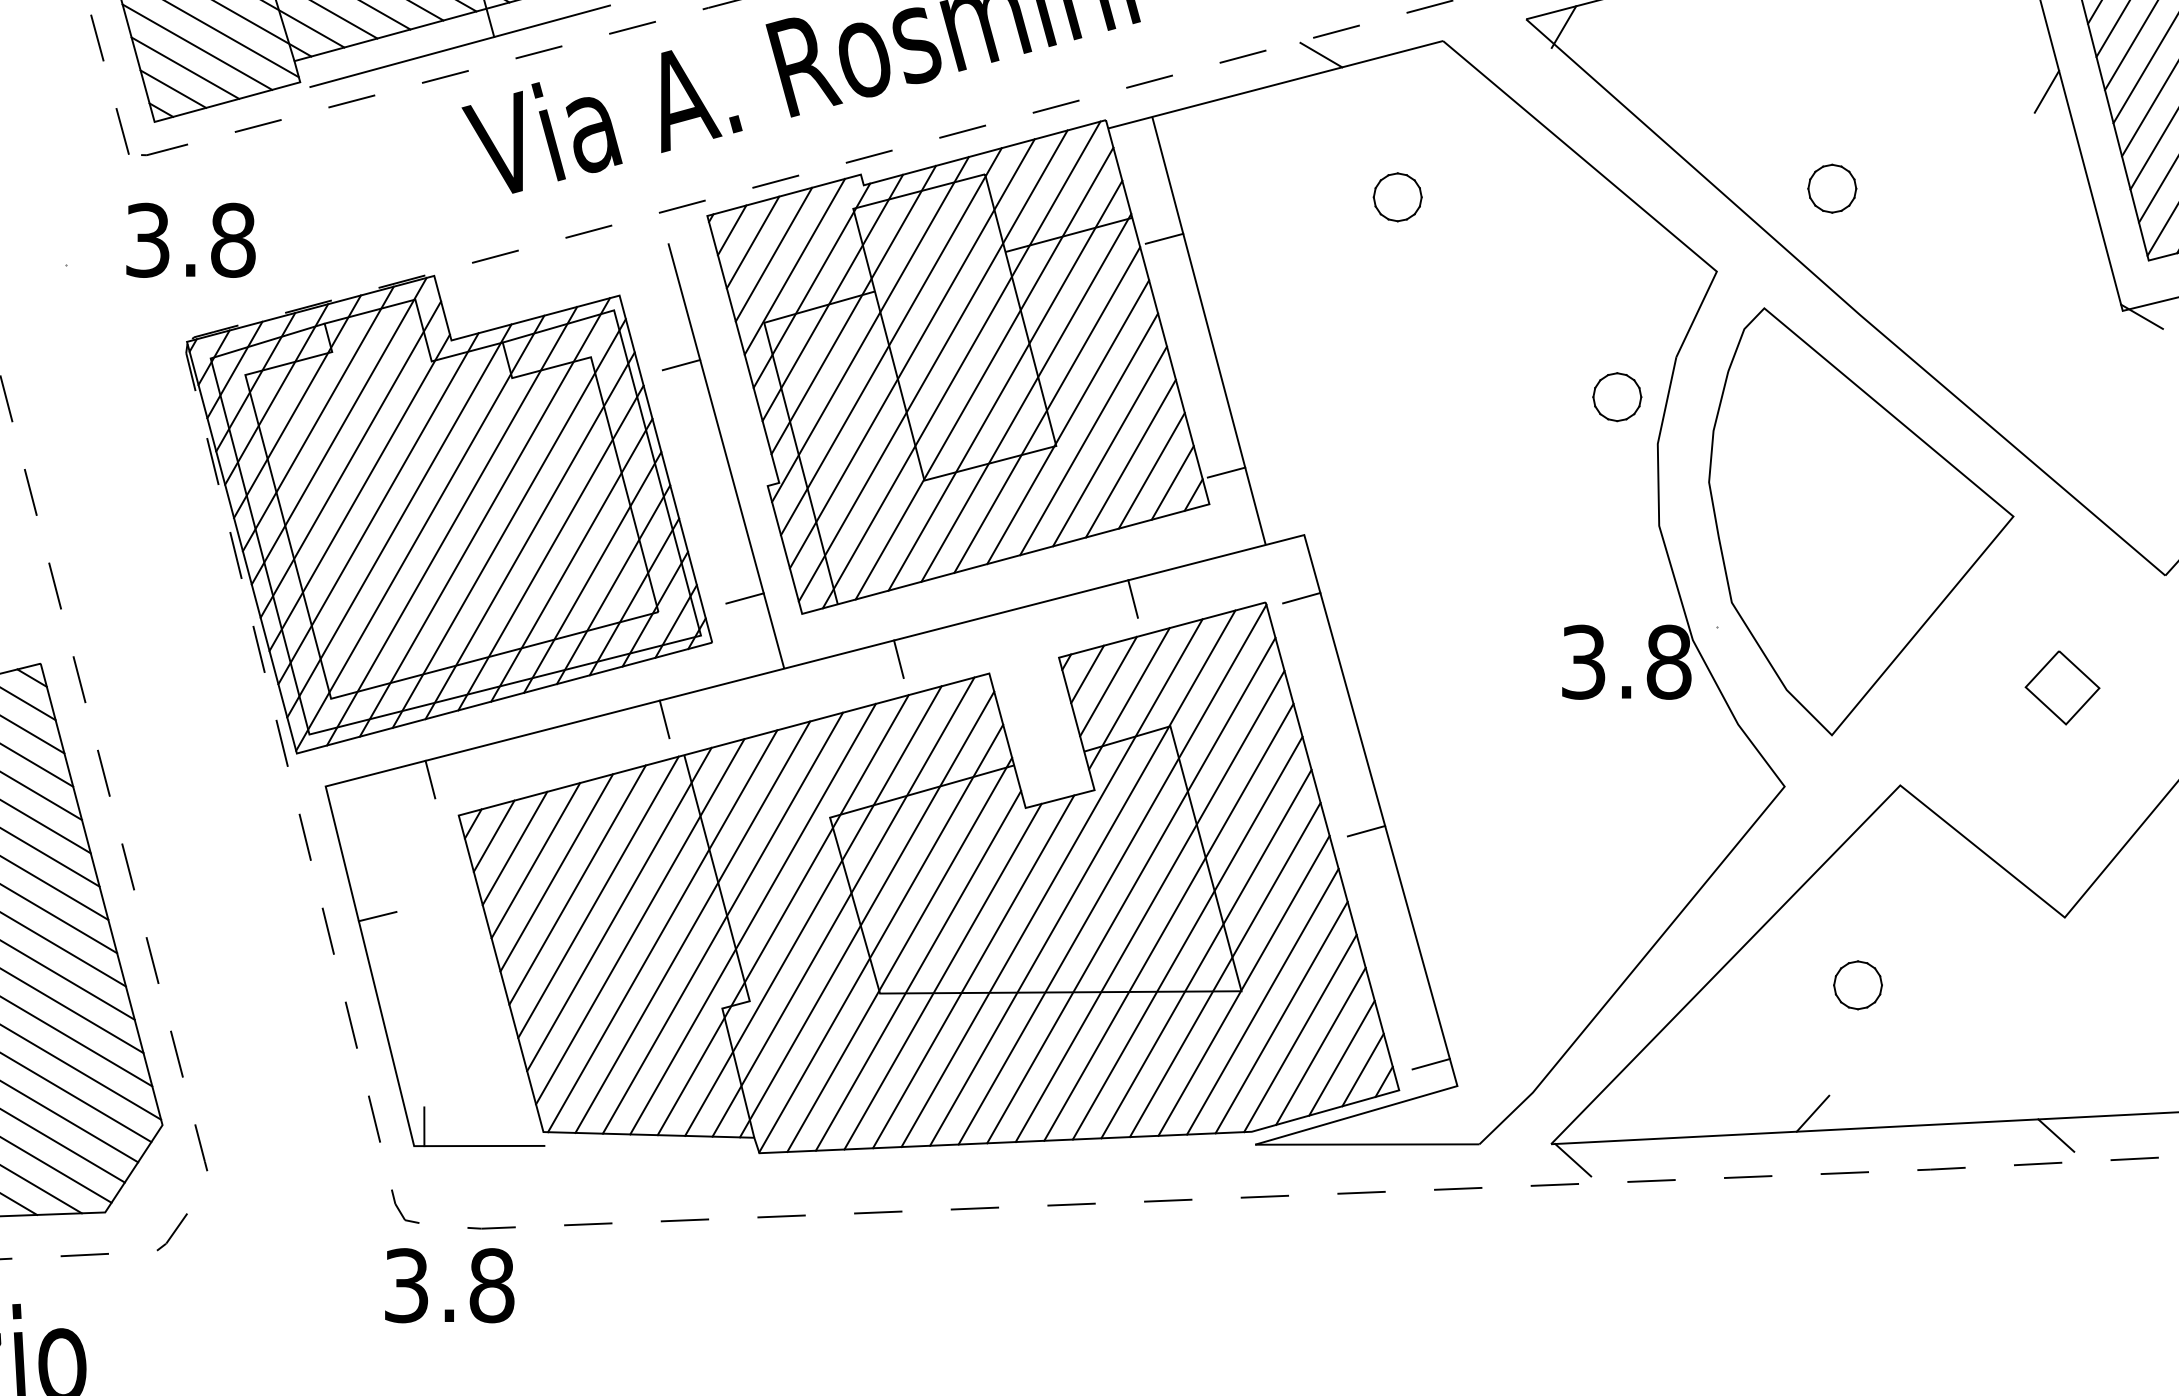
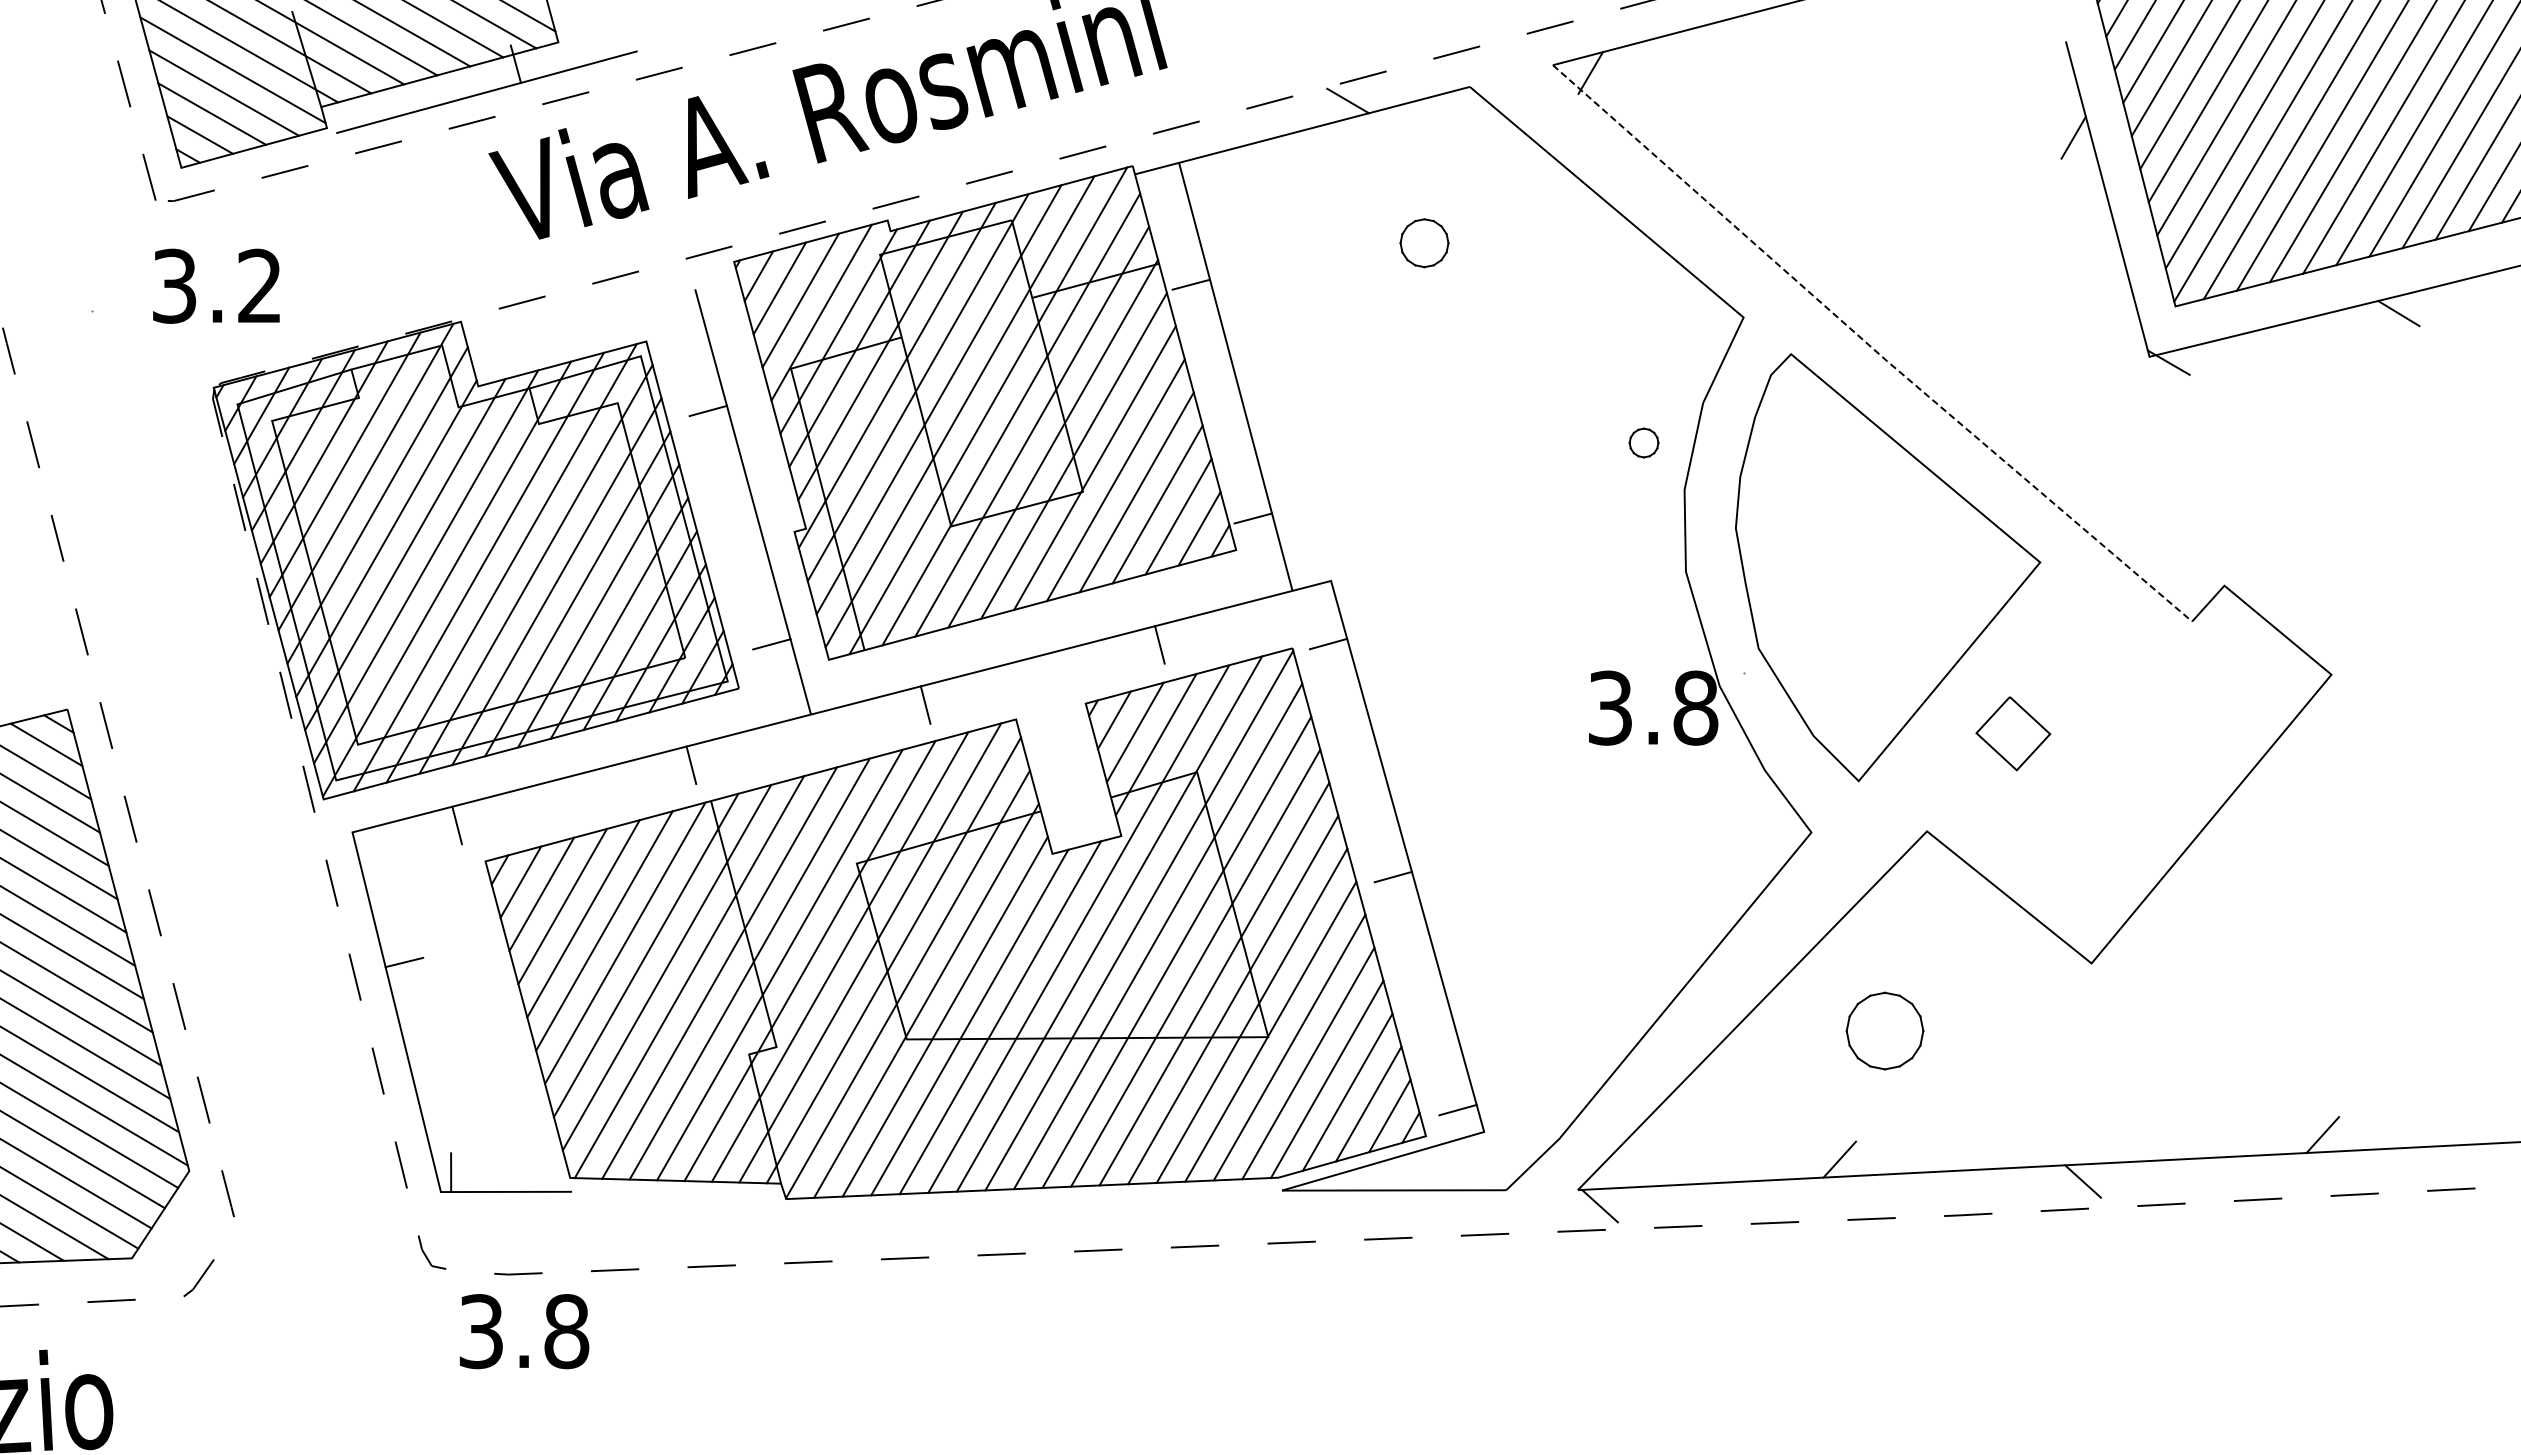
part: (1831, 188) -> (1858, 234), removed
text: (232, 239) -> (259, 285), 3.8 -> 3.2
line: (1843, 300) -> (1870, 346), solid -> dashed
part: (1616, 396) -> (1643, 442), size x0.6
part: (2062, 687) -> (2013, 733), moved
part: (1857, 985) -> (1884, 1031), size x1.6
text: (449, 1285) -> (524, 1331), moved

